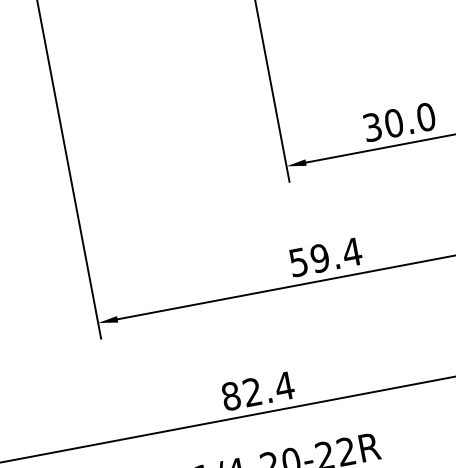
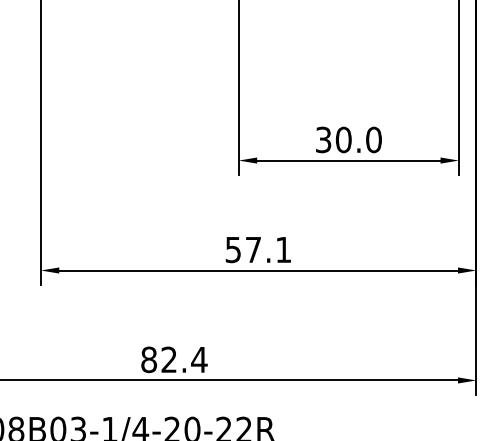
text: (335, 254) -> (268, 249), 59.4 -> 57.1

